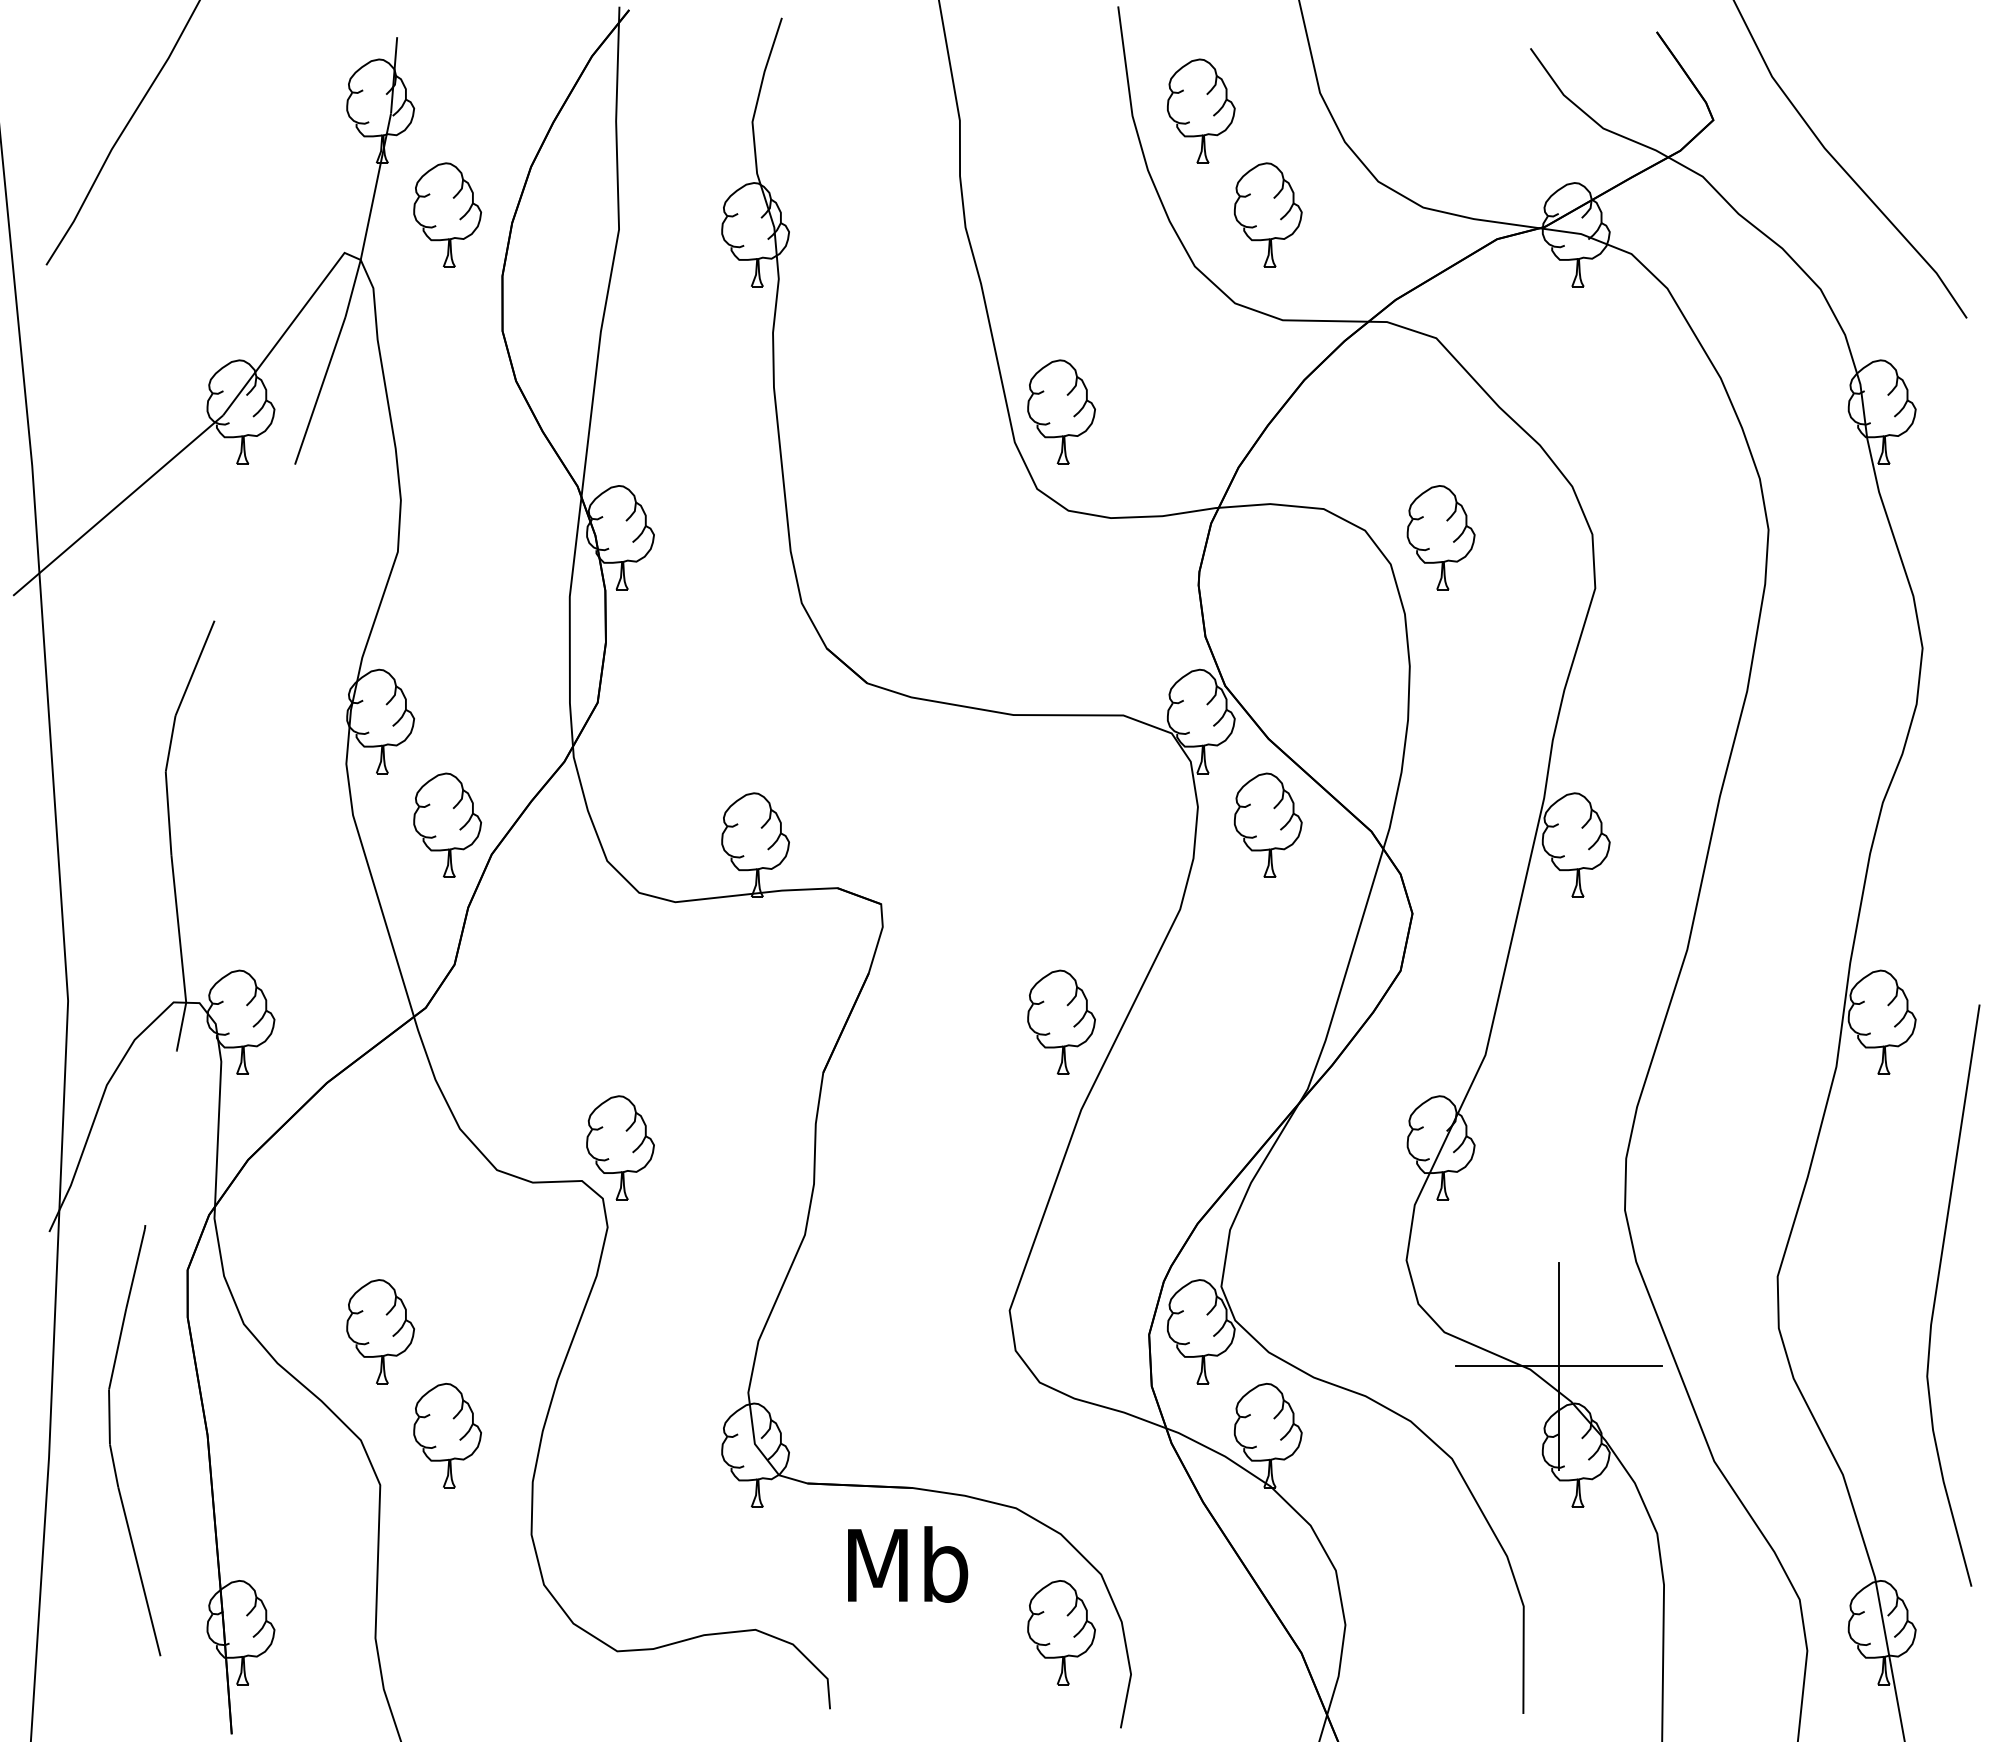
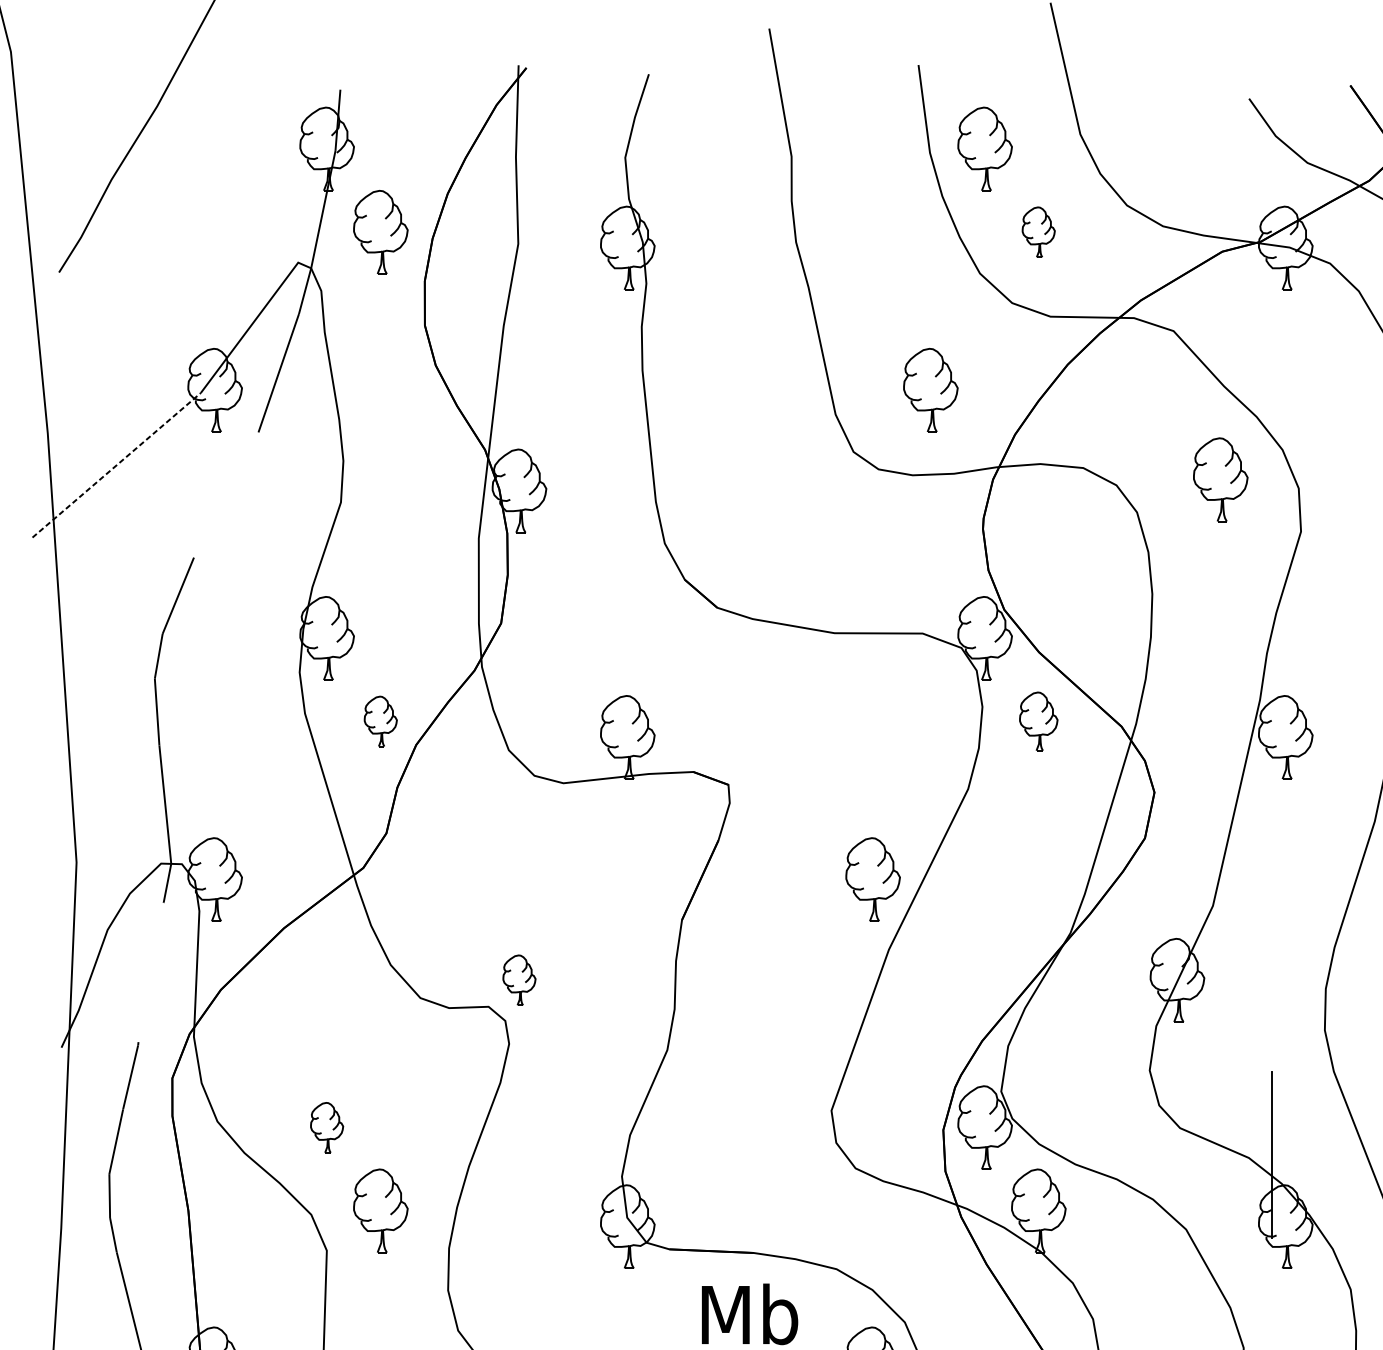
part: (1267, 214) -> (1038, 231), size x0.6
part: (1061, 411) -> (930, 389), moved
line: (118, 505) -> (116, 465), solid -> dashed
part: (1440, 537) -> (1220, 479), moved
part: (447, 824) -> (380, 720), size x0.6
part: (1267, 824) -> (1038, 720), size x0.7
part: (620, 1147) -> (519, 979), size x0.6
part: (380, 1331) -> (327, 1127), size x0.6
line: (1558, 1366) -> (1271, 1155), removed

